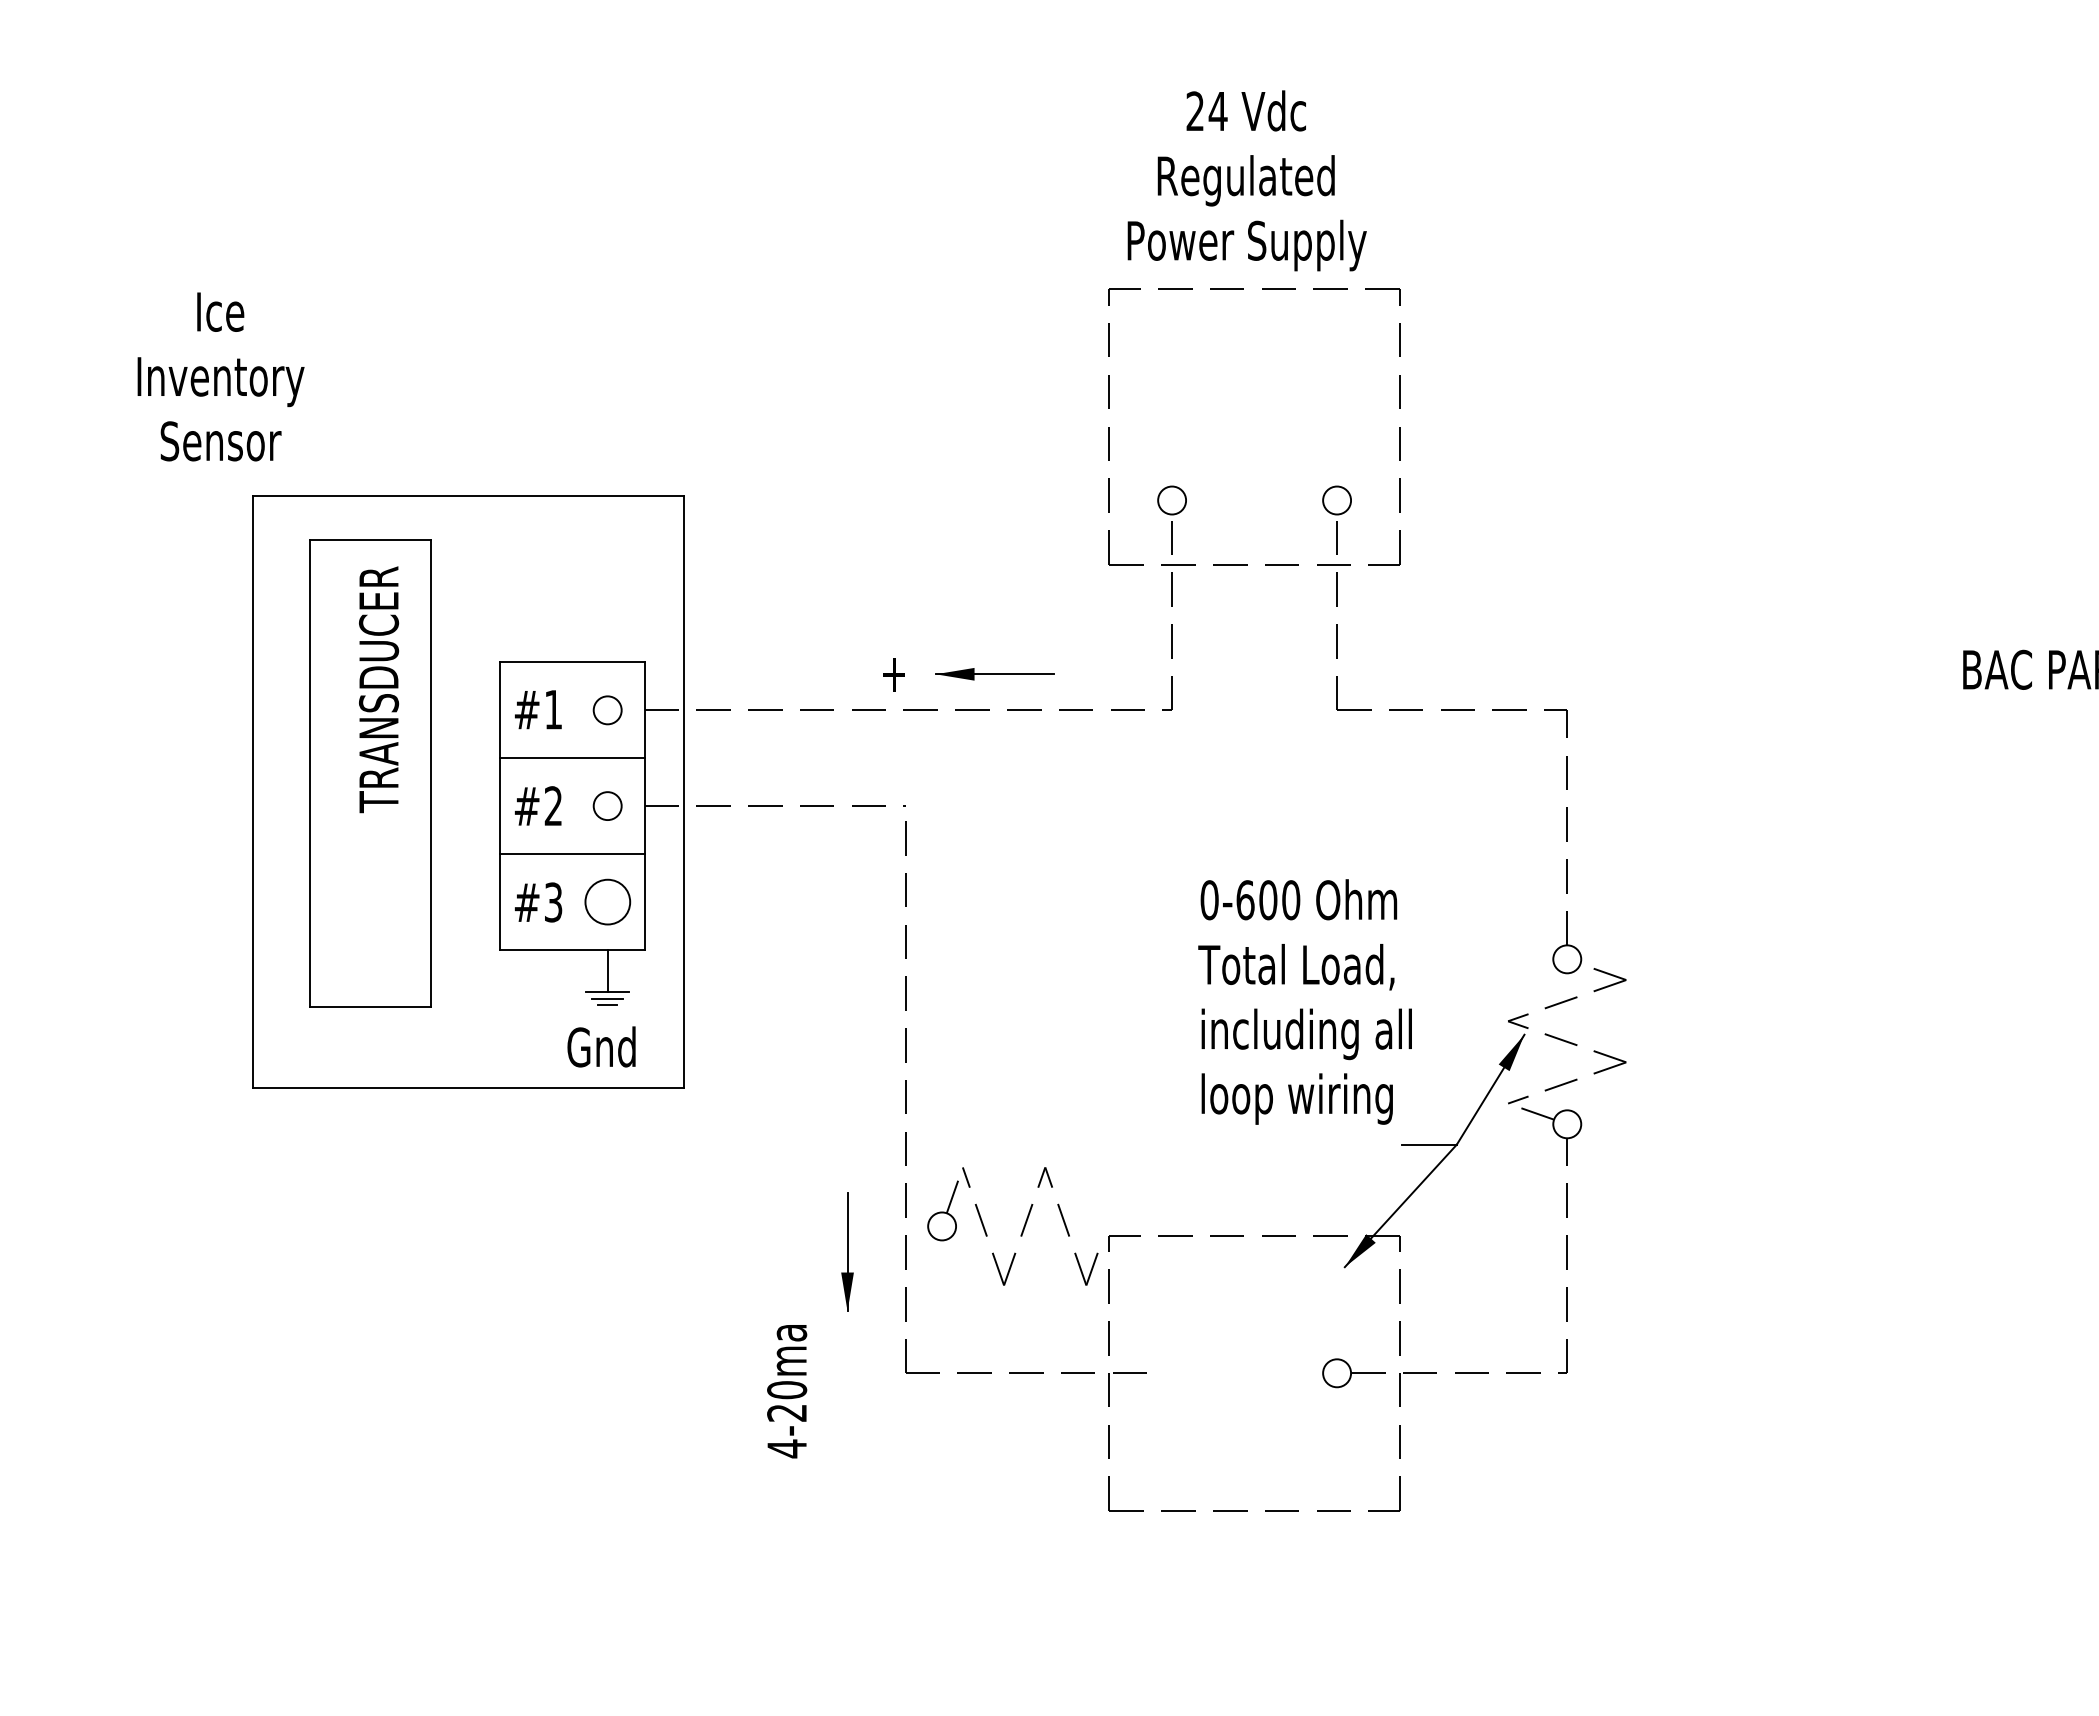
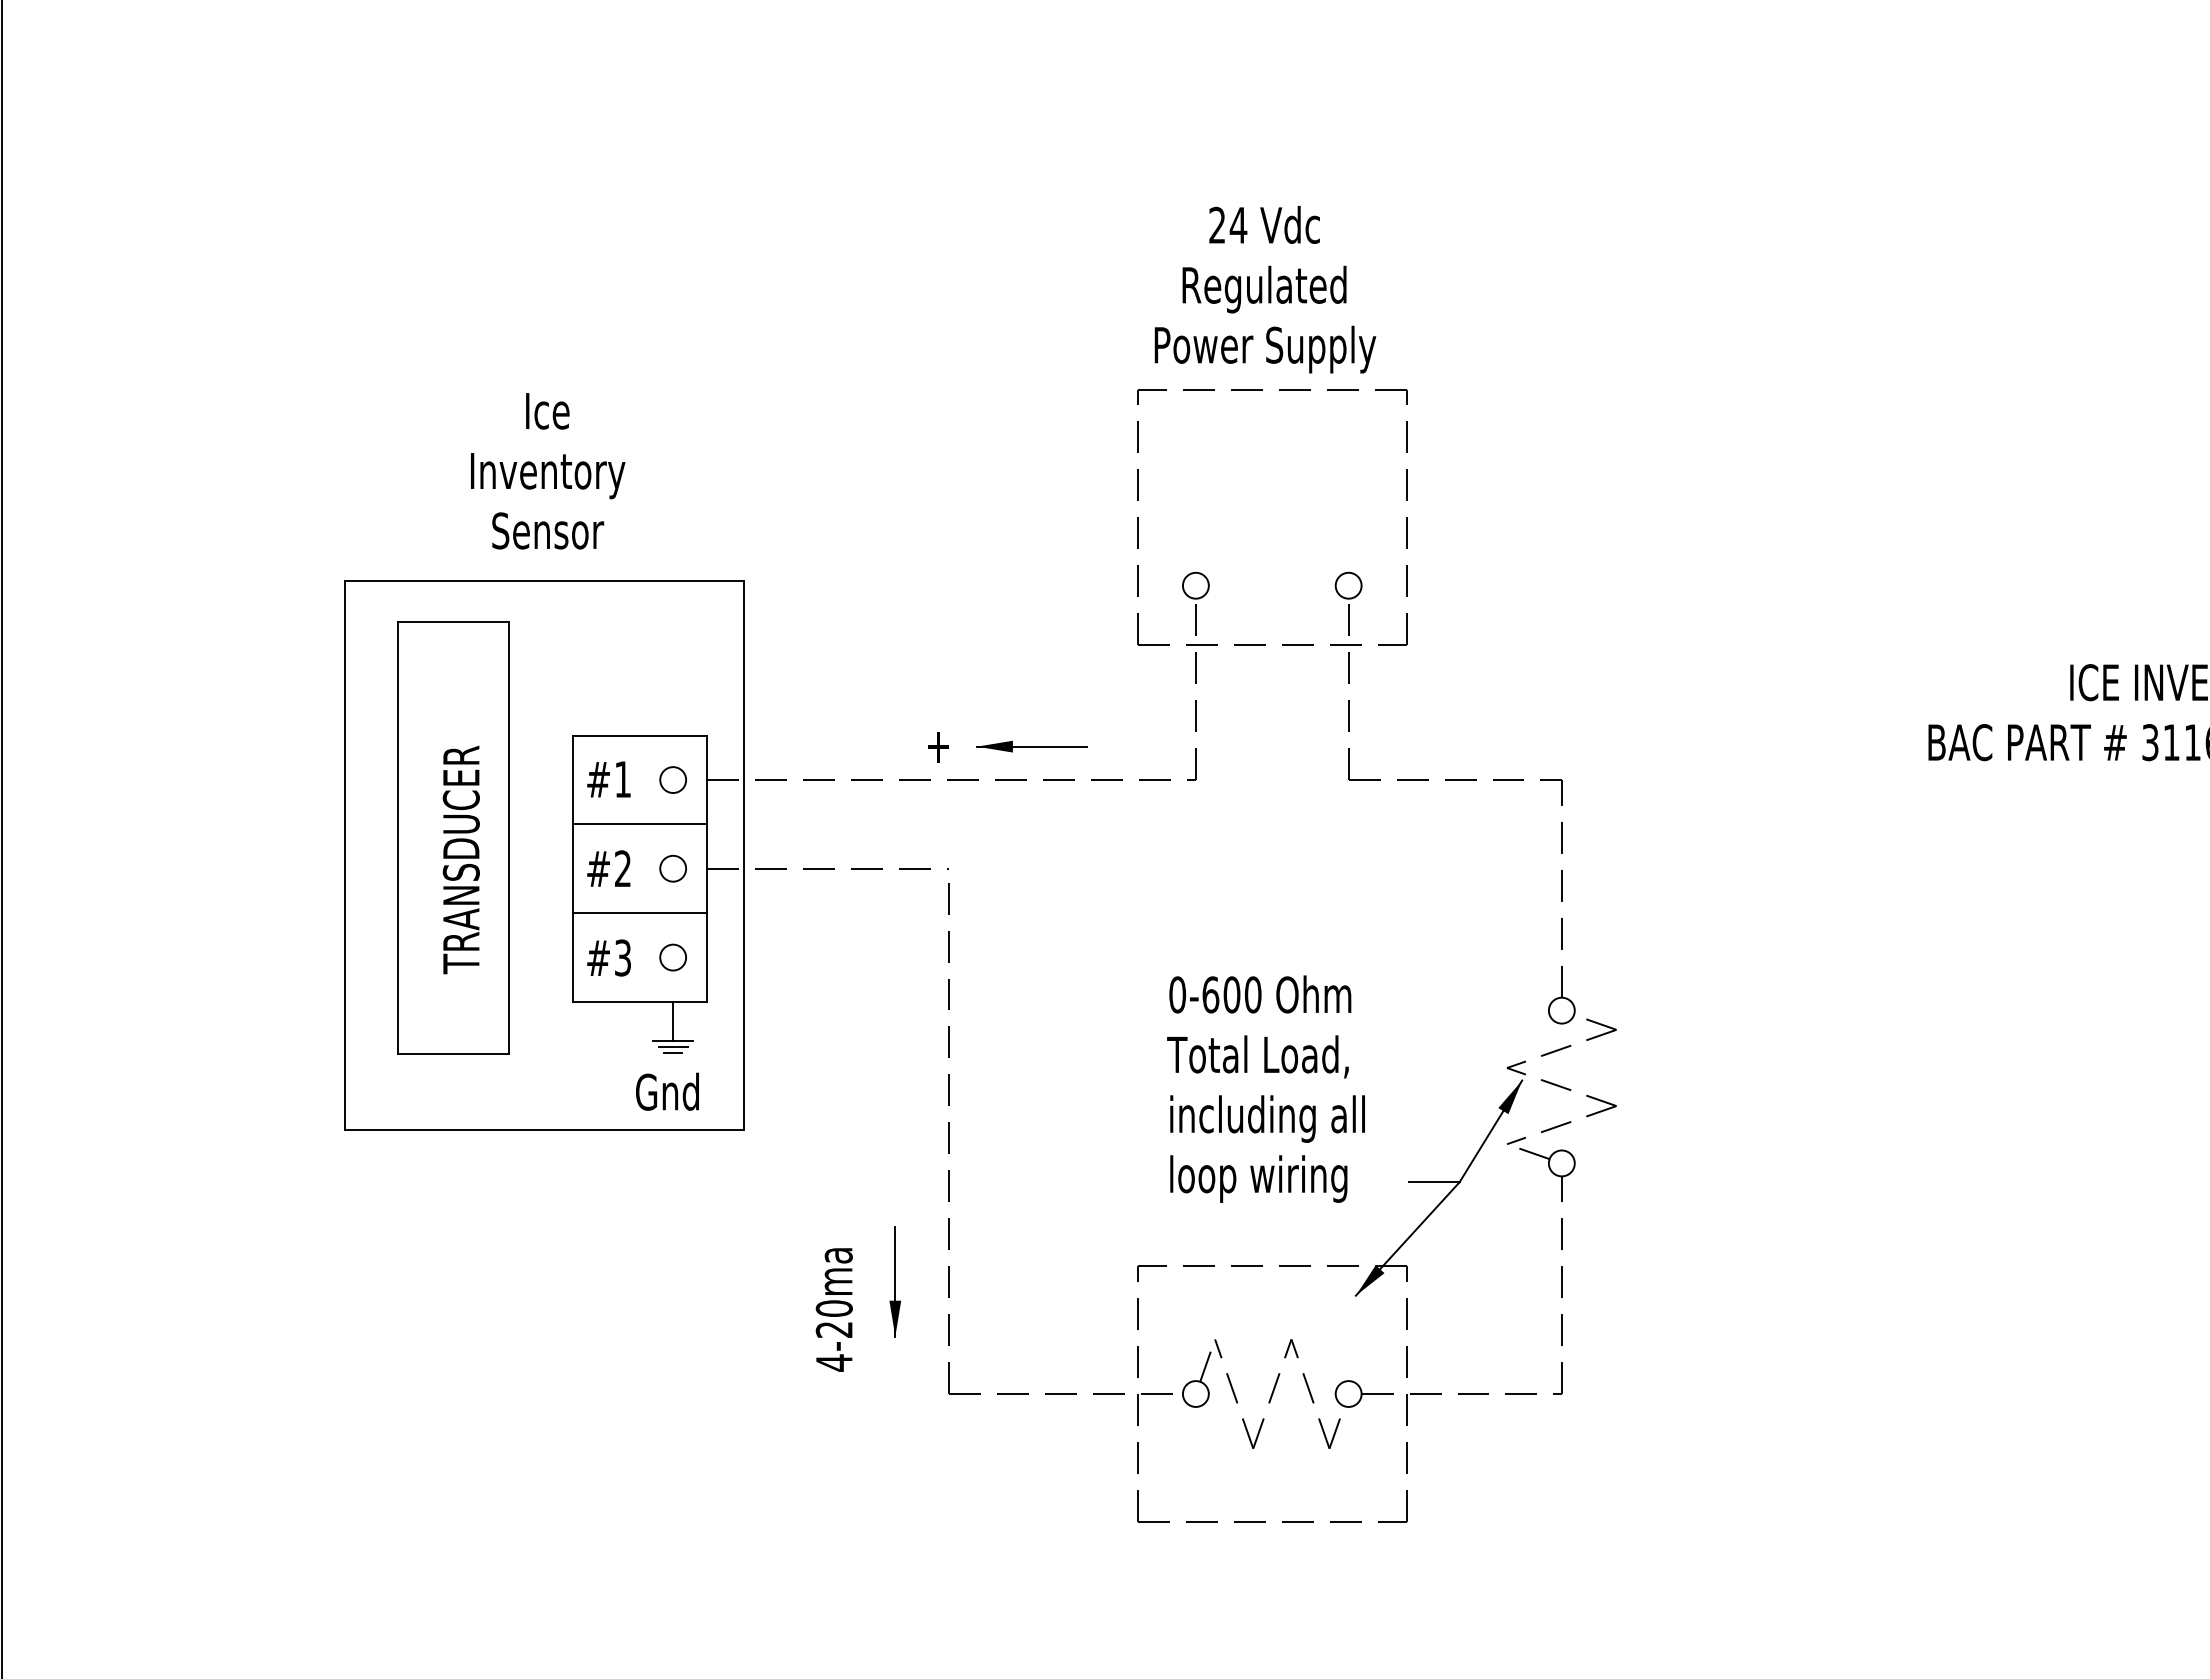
text: (221, 377) -> (548, 471), moved
text: (378, 689) -> (460, 859), moved
circle: (606, 901) -> (672, 957), size x0.62
text: (1304, 1001) -> (1265, 1088), moved
part: (1022, 1228) -> (1270, 1395), moved
text: (786, 1391) -> (833, 1309), moved

